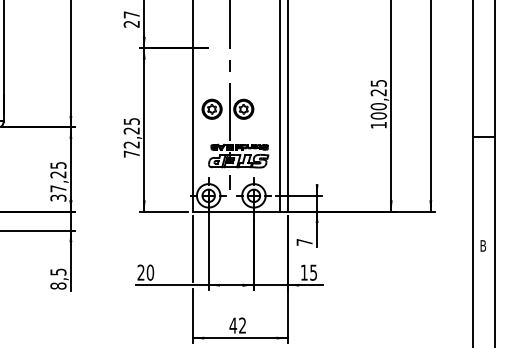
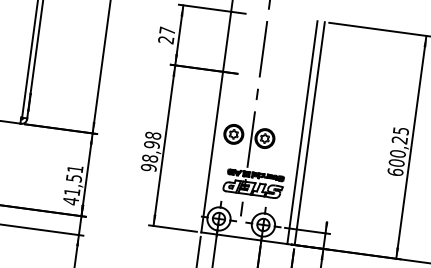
text: (378, 124) -> (395, 171), 100,25 -> 600,25
text: (131, 137) -> (150, 151), 72,25 -> 98,98
text: (58, 181) -> (73, 184), 37,25 -> 41,51

